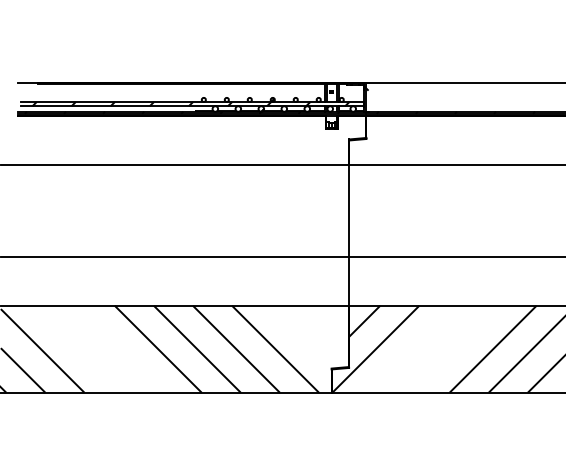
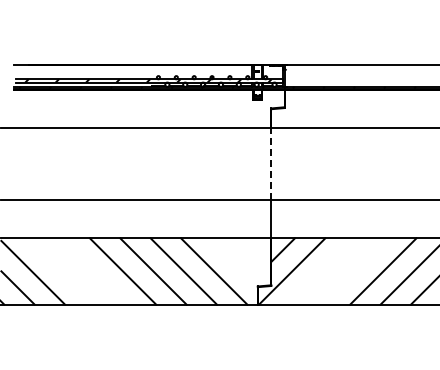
line: (349, 211) -> (271, 164), solid -> dashed

